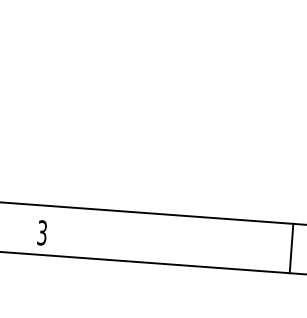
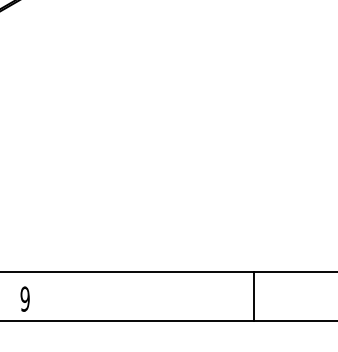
text: (41, 232) -> (24, 298), 3 -> 9
line: (291, 248) -> (253, 296), moved

